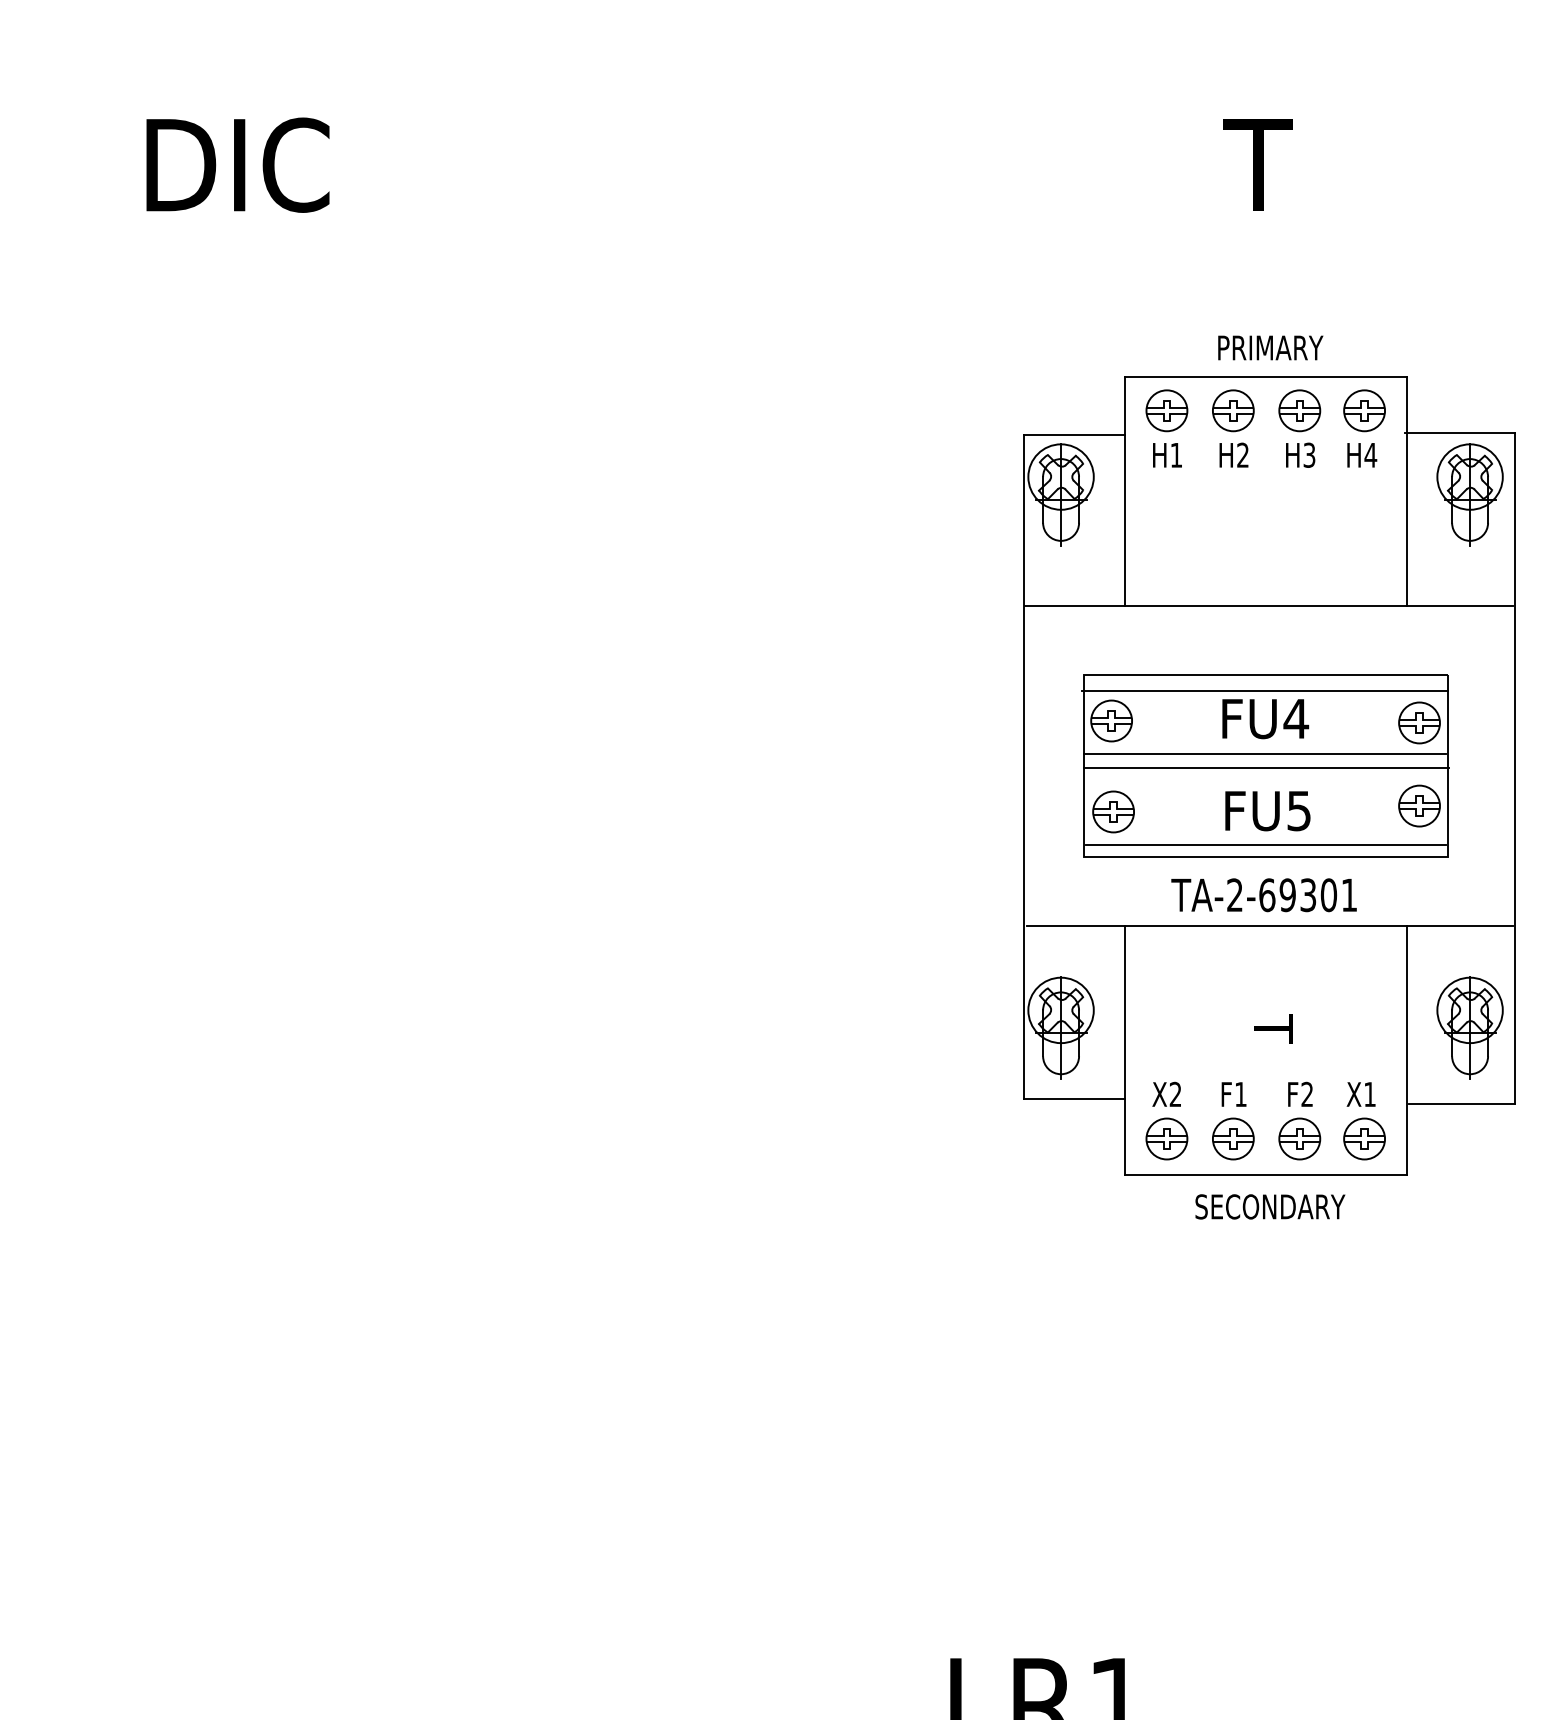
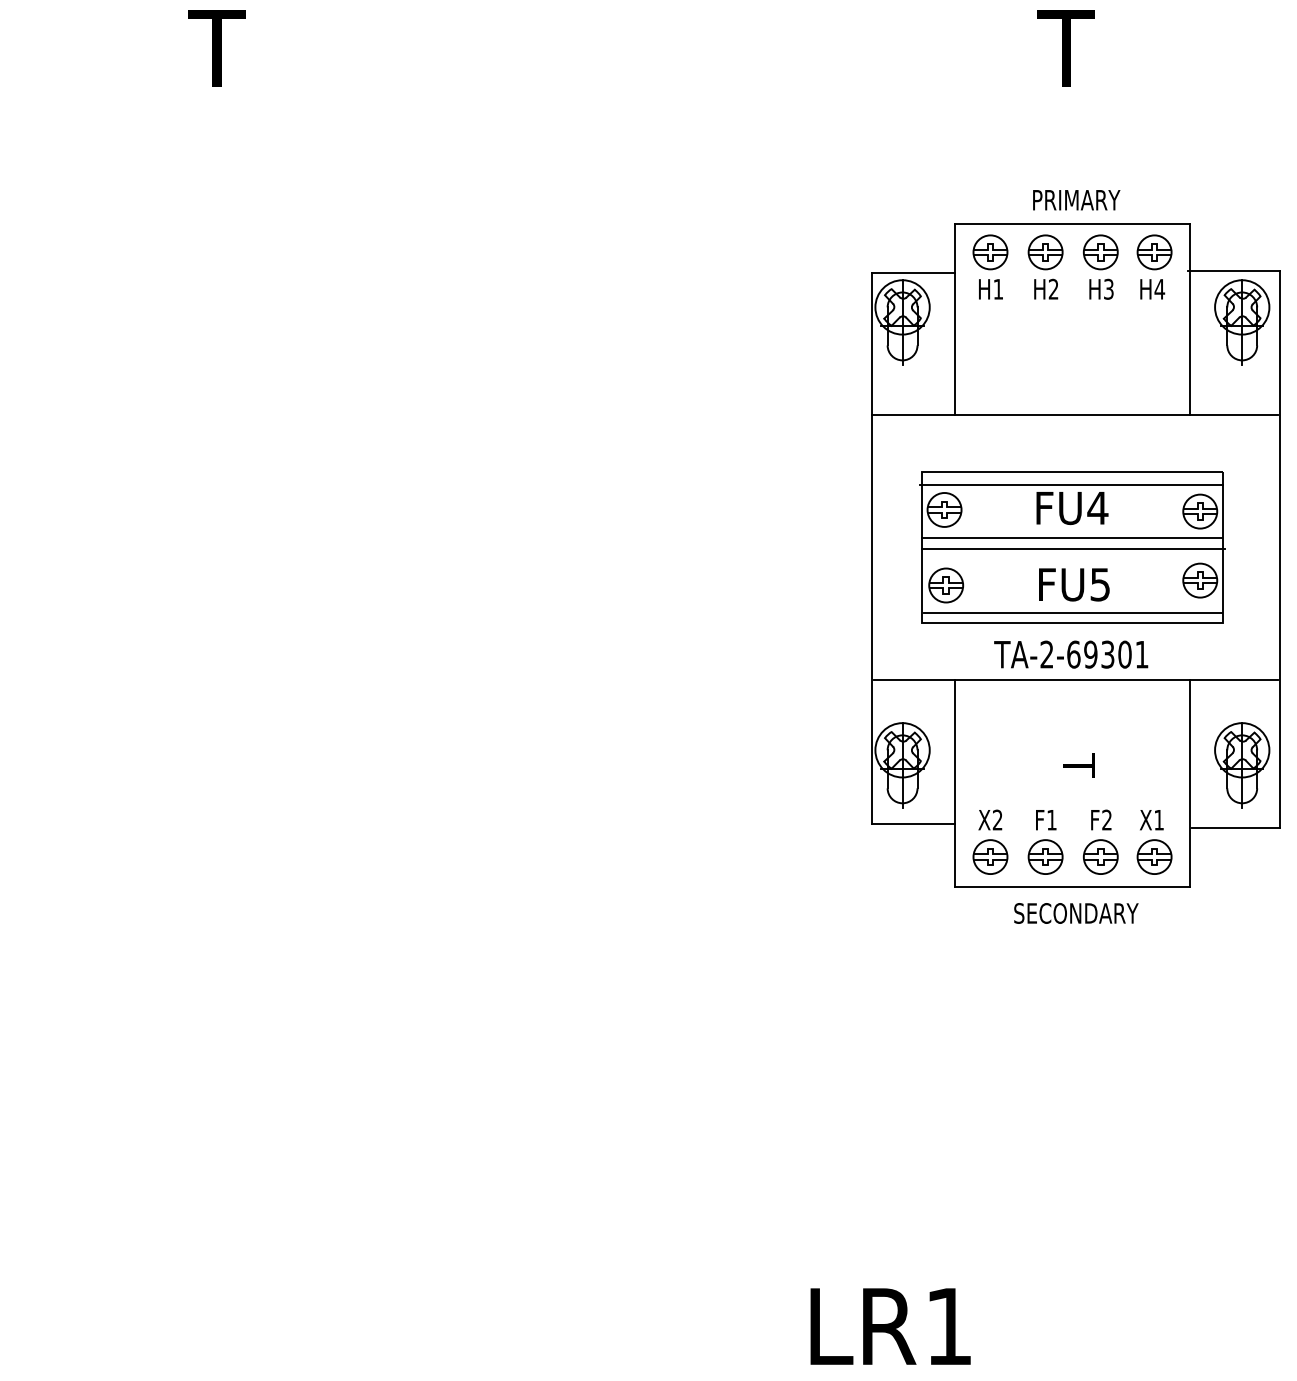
text: (237, 164) -> (218, 47), DIC -> T

